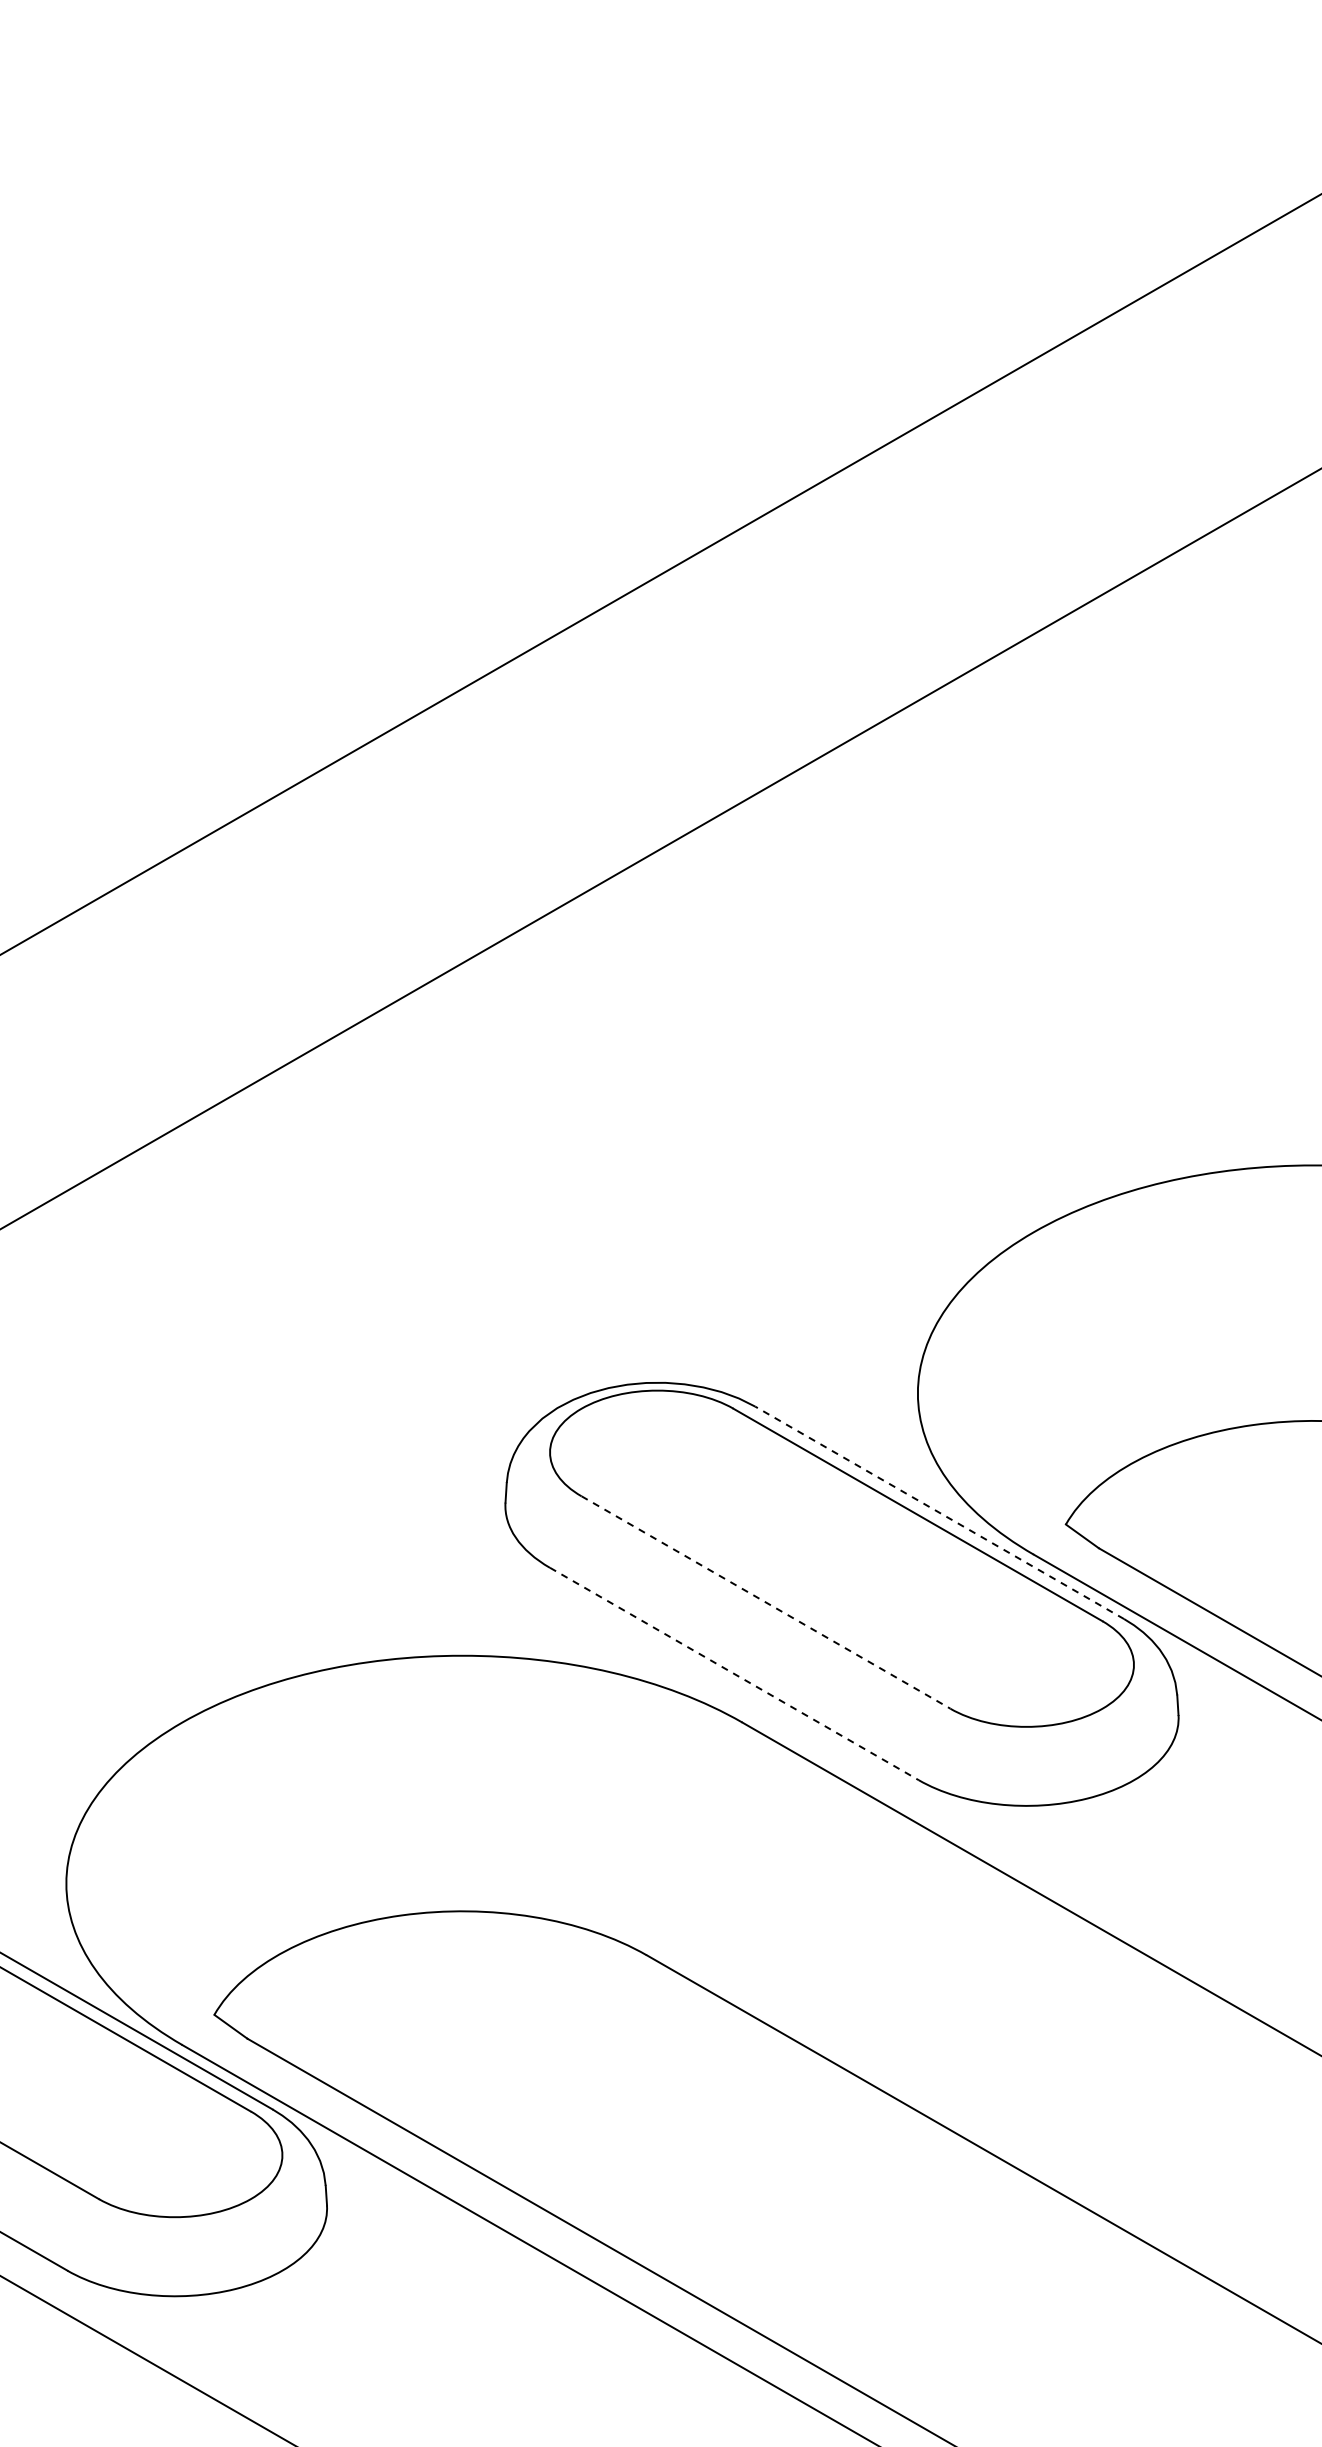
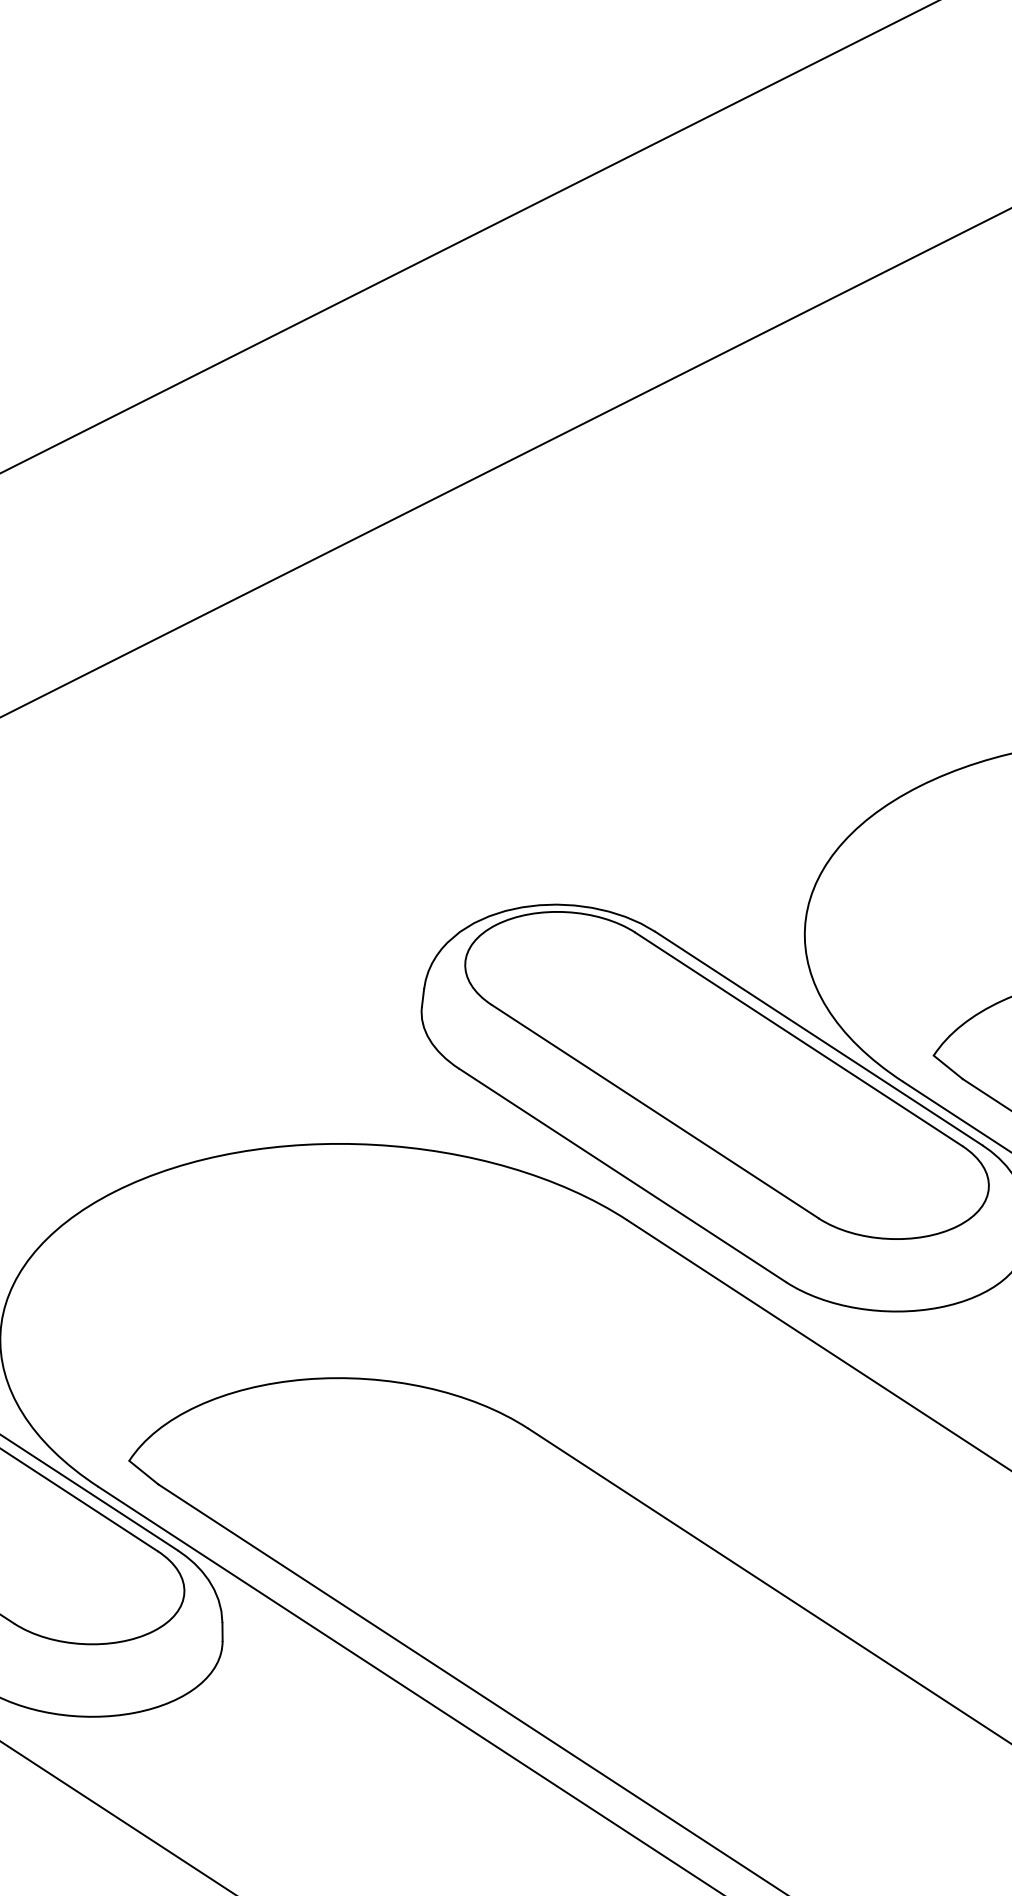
line: (939, 1512) -> (818, 1038), dashed -> solid
line: (766, 1602) -> (655, 1111), dashed -> solid
line: (734, 1674) -> (622, 1175), dashed -> solid

